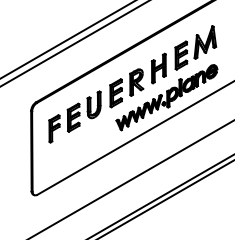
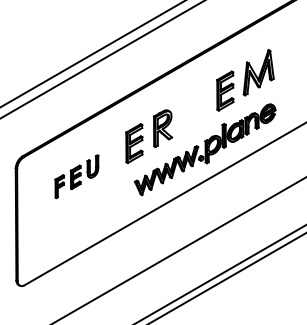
part: (158, 68) -> (193, 109), removed
part: (74, 116) -> (76, 176), size x0.6

